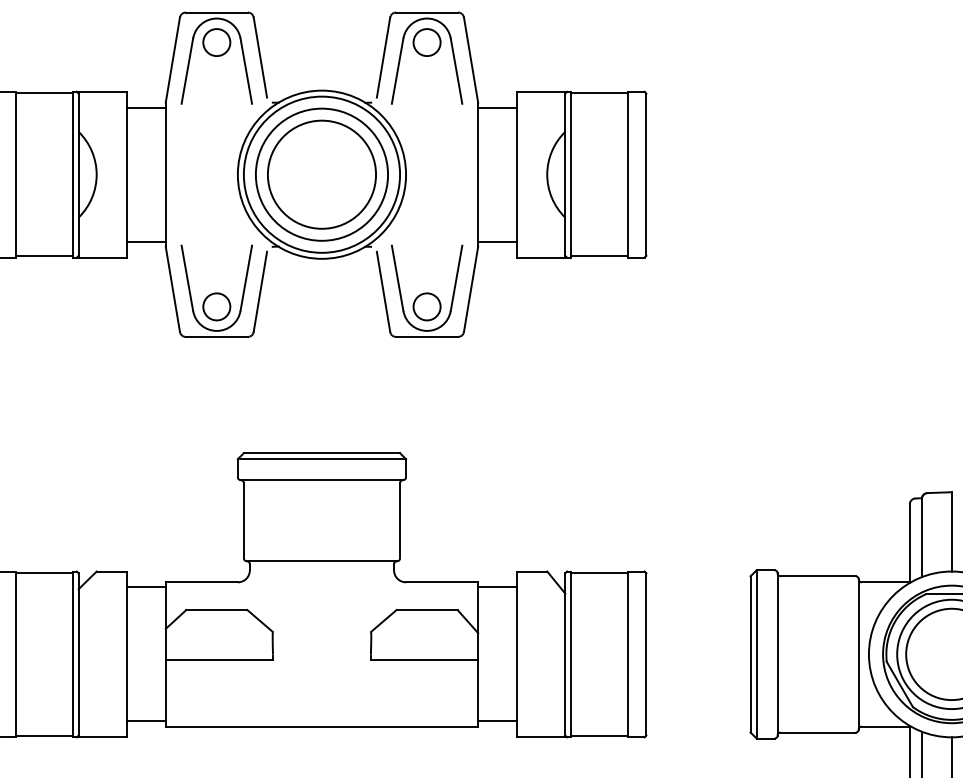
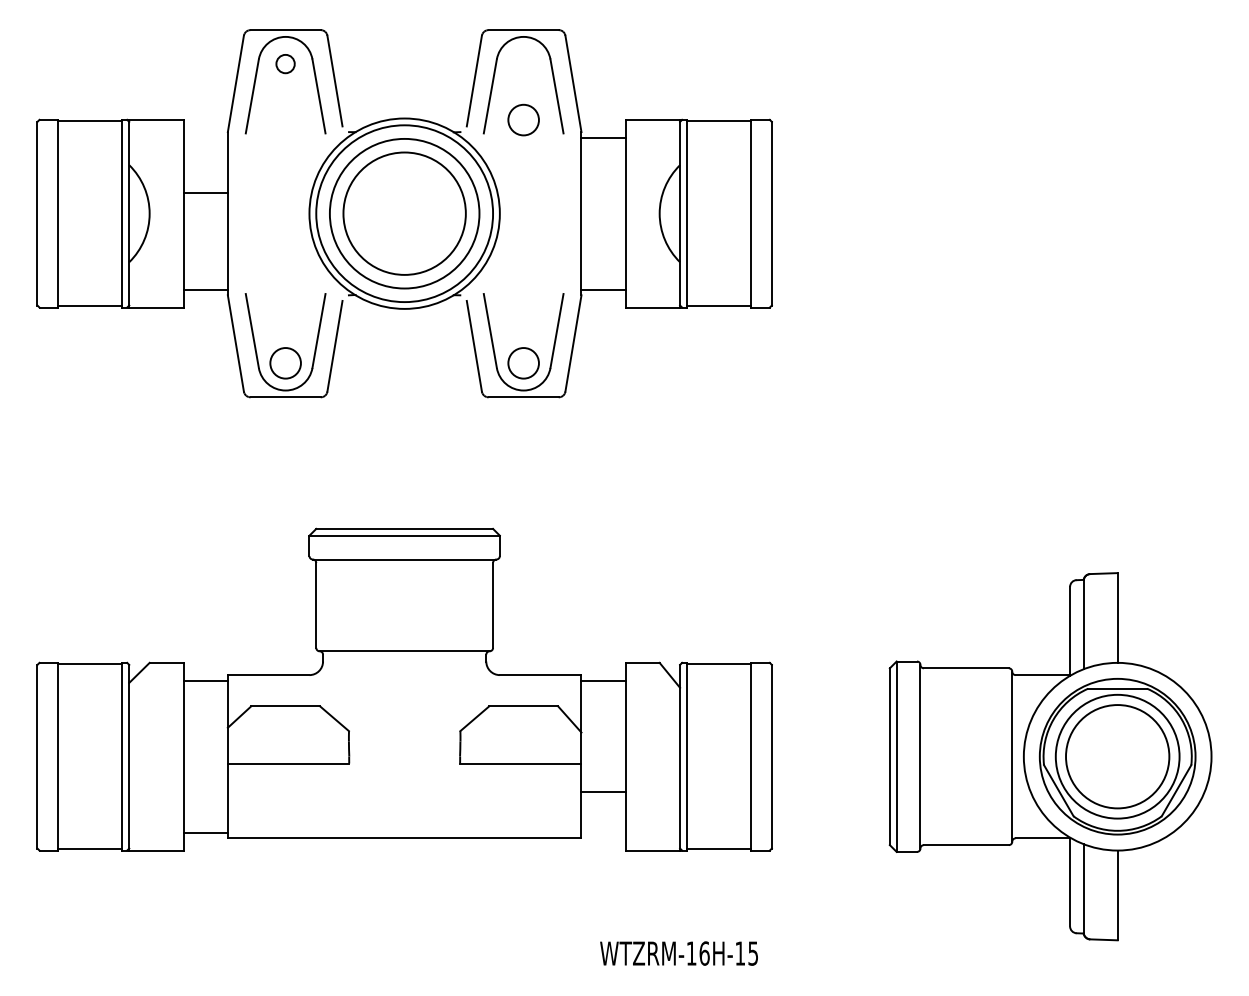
circle: (216, 42) -> (285, 63), size x0.6
circle: (426, 42) -> (523, 119), moved
line: (146, 107) -> (205, 192), moved
line: (497, 721) -> (603, 791), moved

